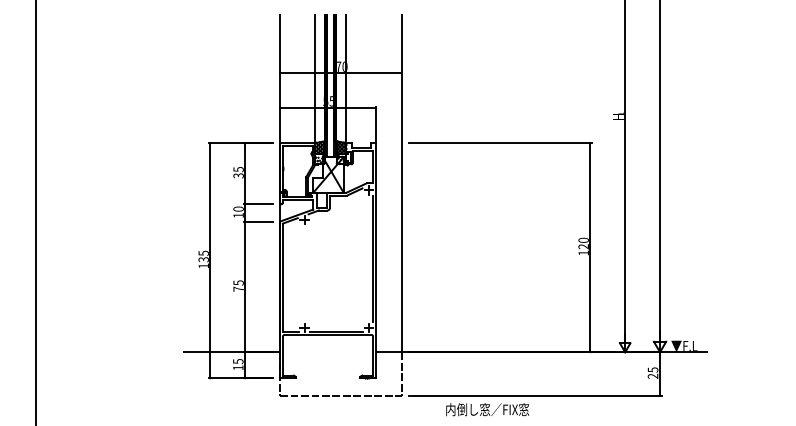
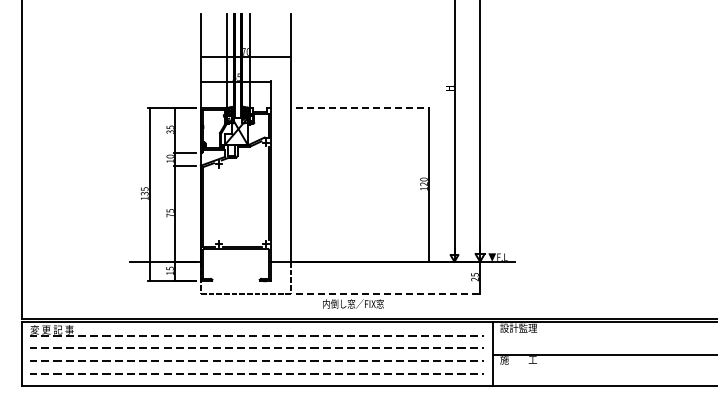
line: (501, 143) -> (363, 108), solid -> dashed
line: (535, 395) -> (388, 293), solid -> dashed

